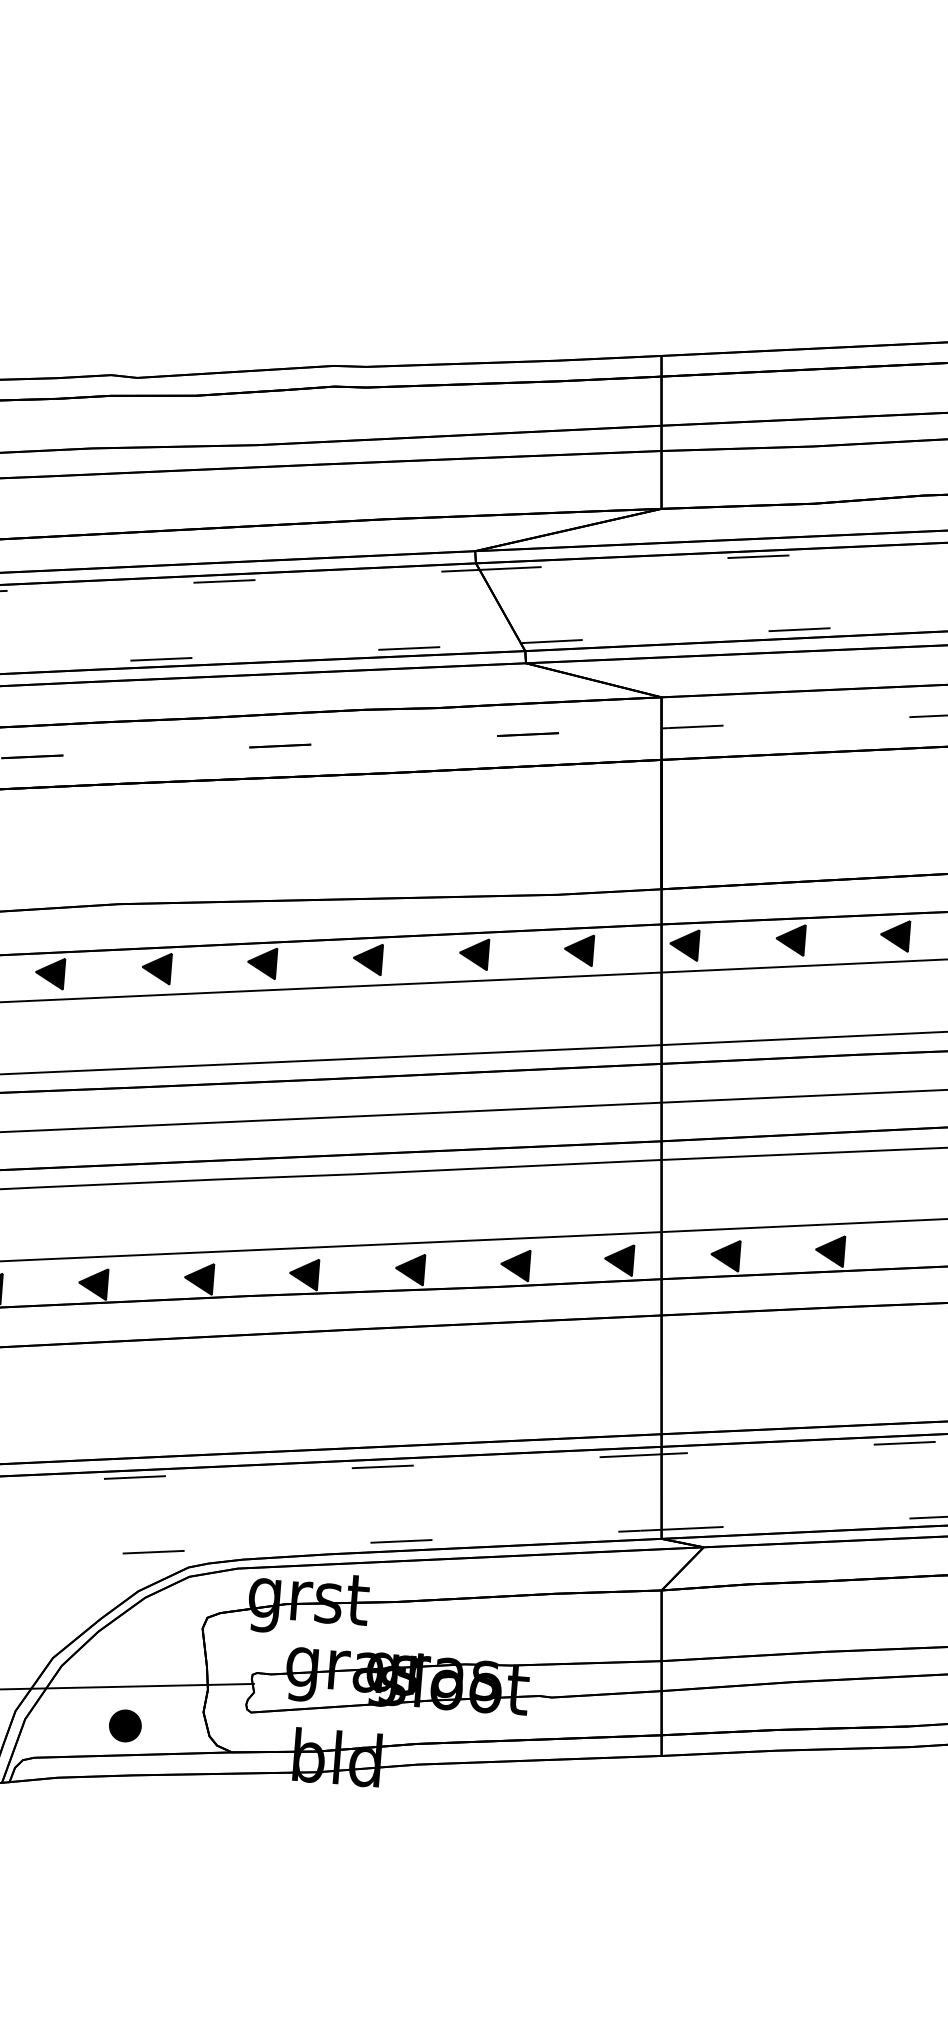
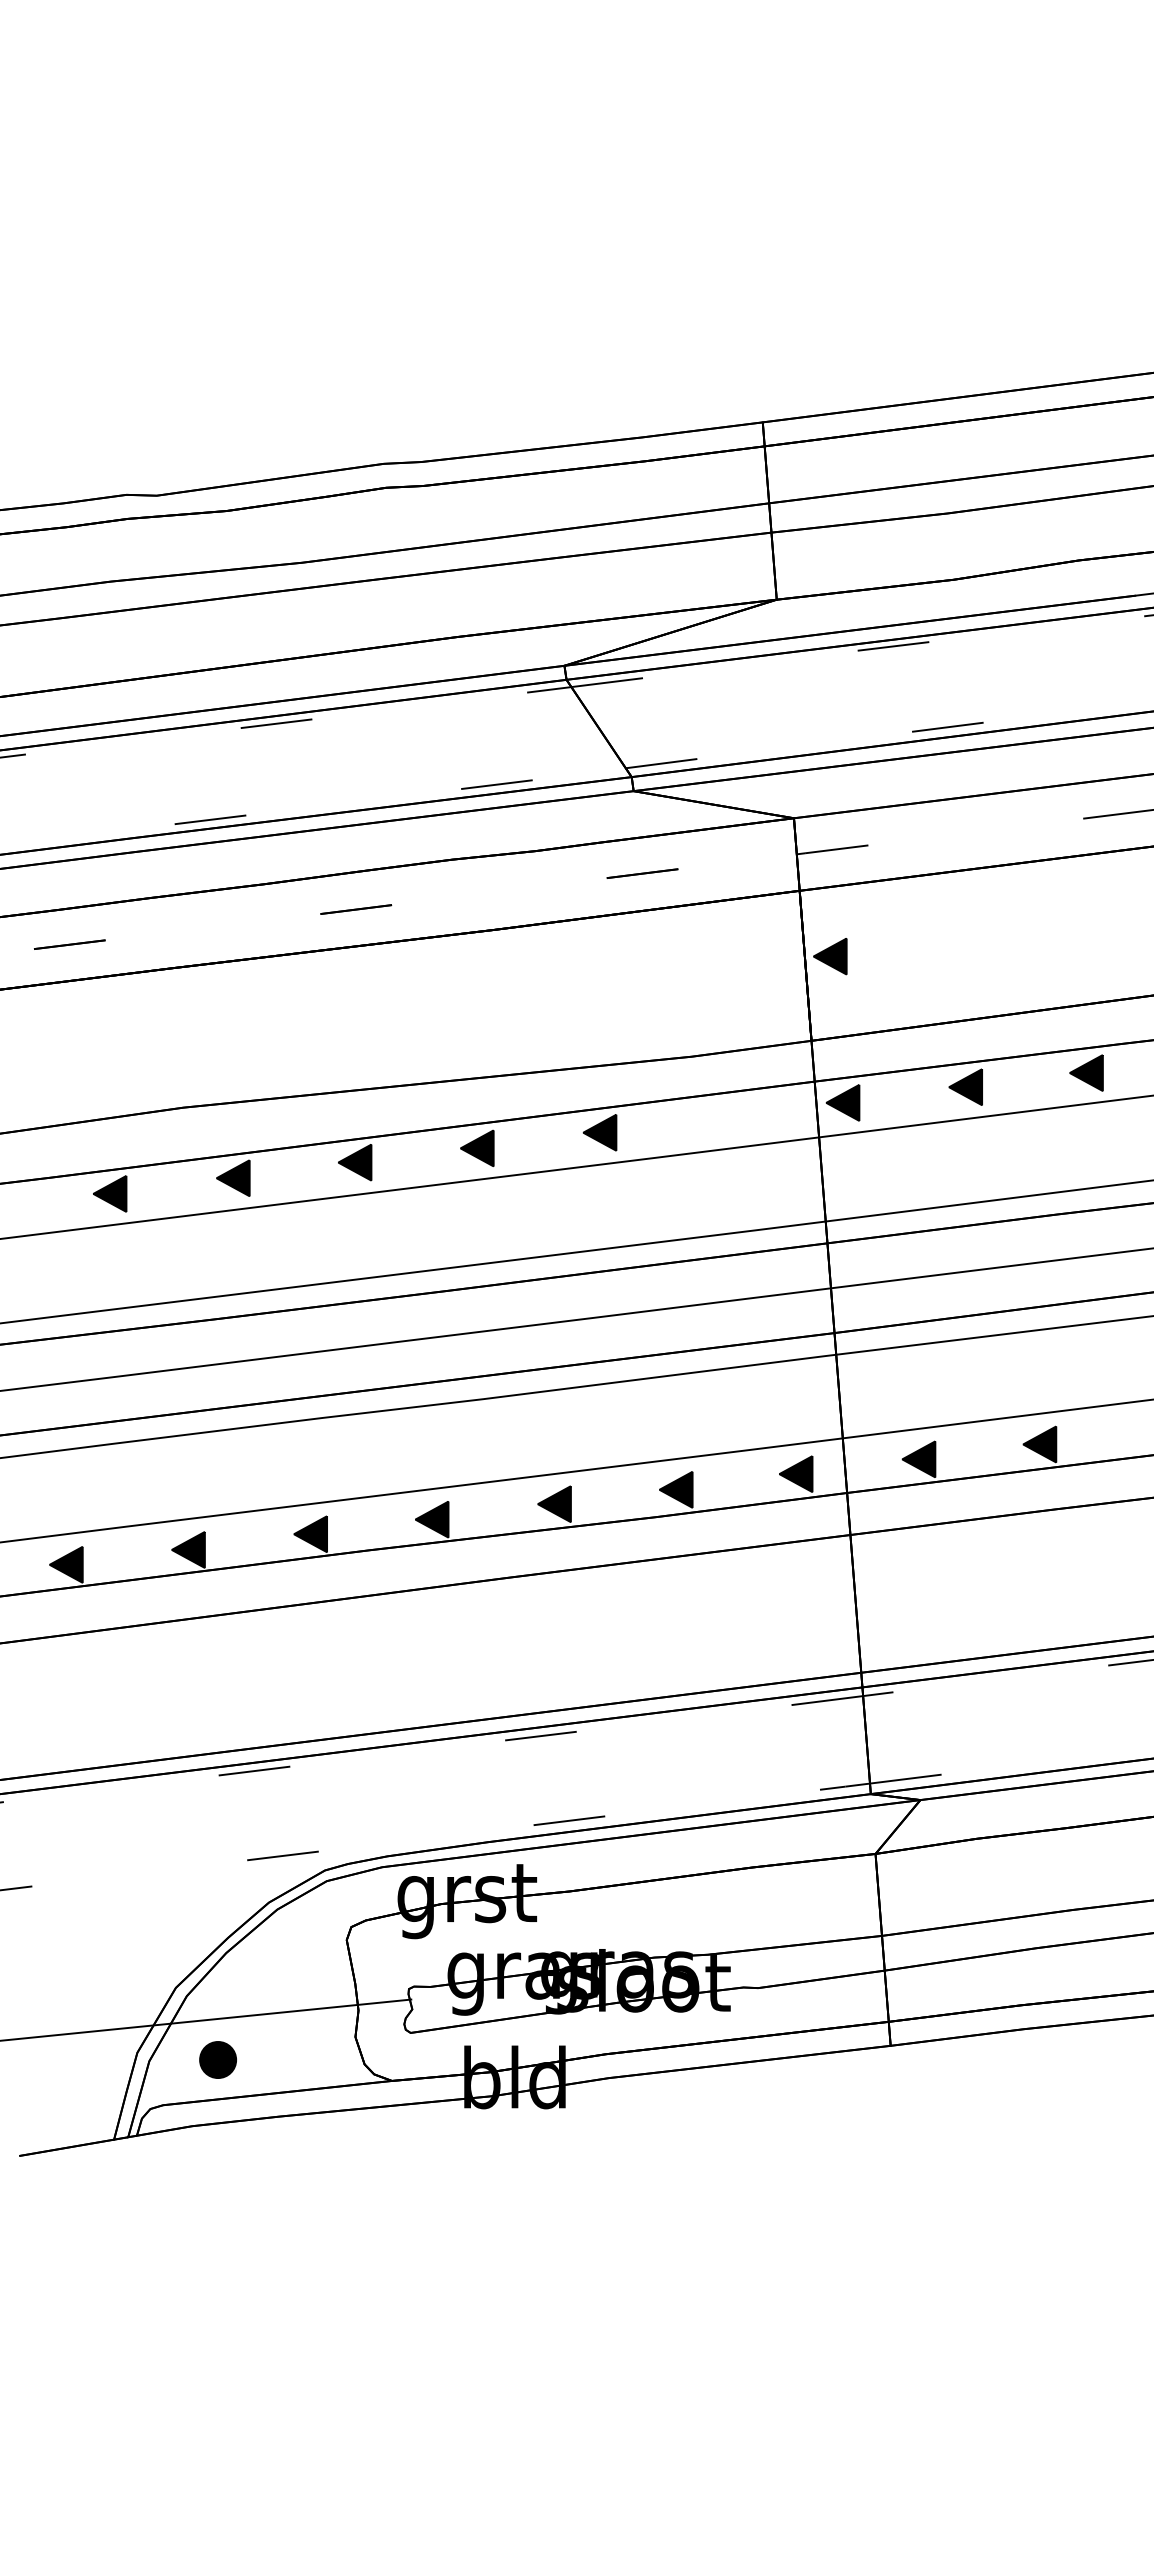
part: (579, 949) -> (830, 956), moved
part: (124, 1725) -> (217, 2059), moved

